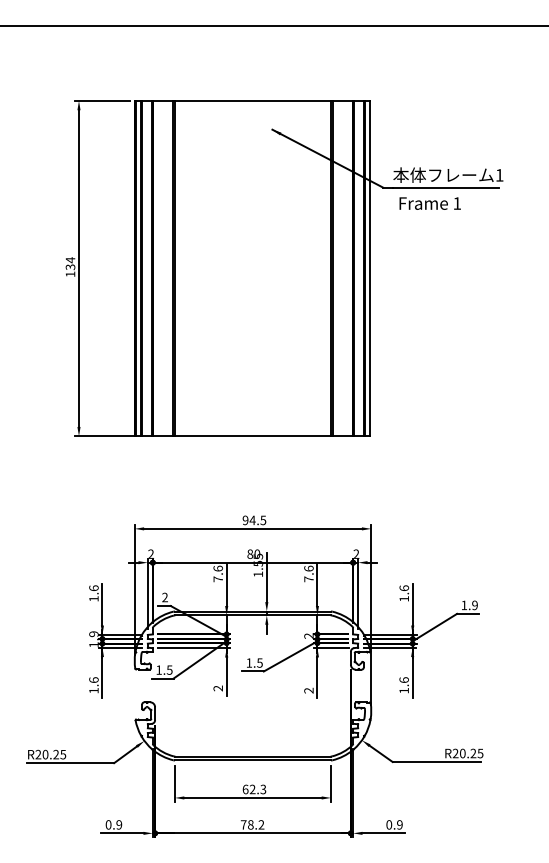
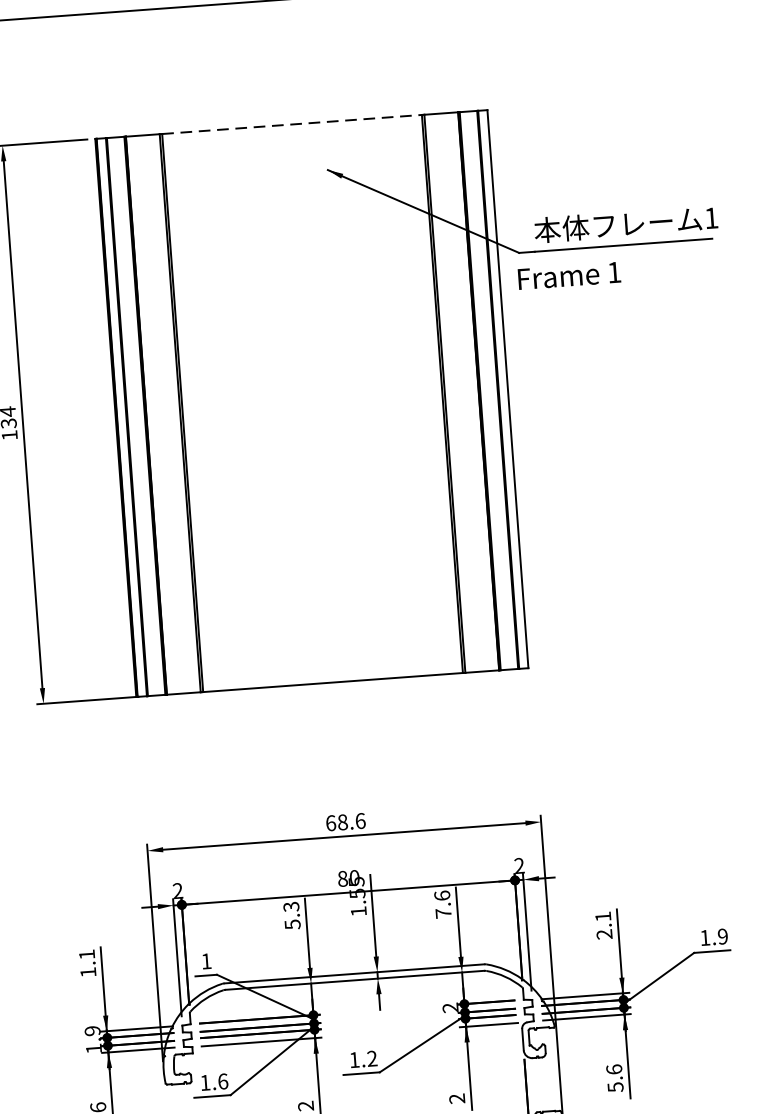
line: (253, 100) -> (292, 123), solid -> dashed
text: (429, 203) -> (568, 275), moved
text: (254, 520) -> (345, 822), 94.5 -> 68.6
text: (218, 573) -> (292, 914), 7.6 -> 5.3
text: (93, 587) -> (86, 953), 1.6 -> 1.1
text: (404, 593) -> (604, 925), 1.6 -> 2.1
text: (164, 597) -> (205, 961), 2 -> 1
text: (259, 662) -> (371, 1057), 1.5 -> 1.2
text: (169, 669) -> (222, 1080), 1.5 -> 1.6
text: (403, 690) -> (614, 1086), 1.6 -> 5.6

